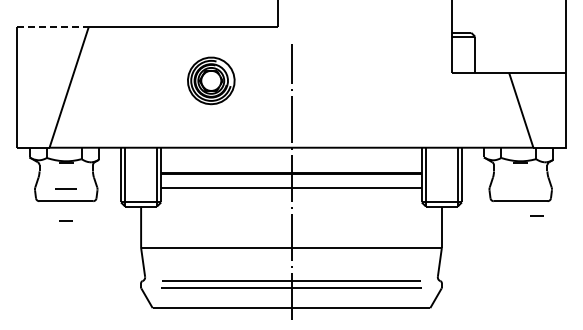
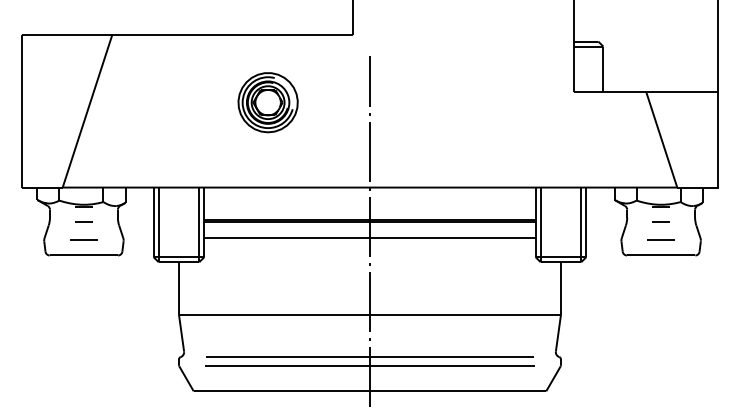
line: (53, 27) -> (67, 34), dashed -> solid
line: (520, 188) -> (660, 239), added
line: (536, 215) -> (660, 221), moved
line: (65, 220) -> (82, 221), moved

